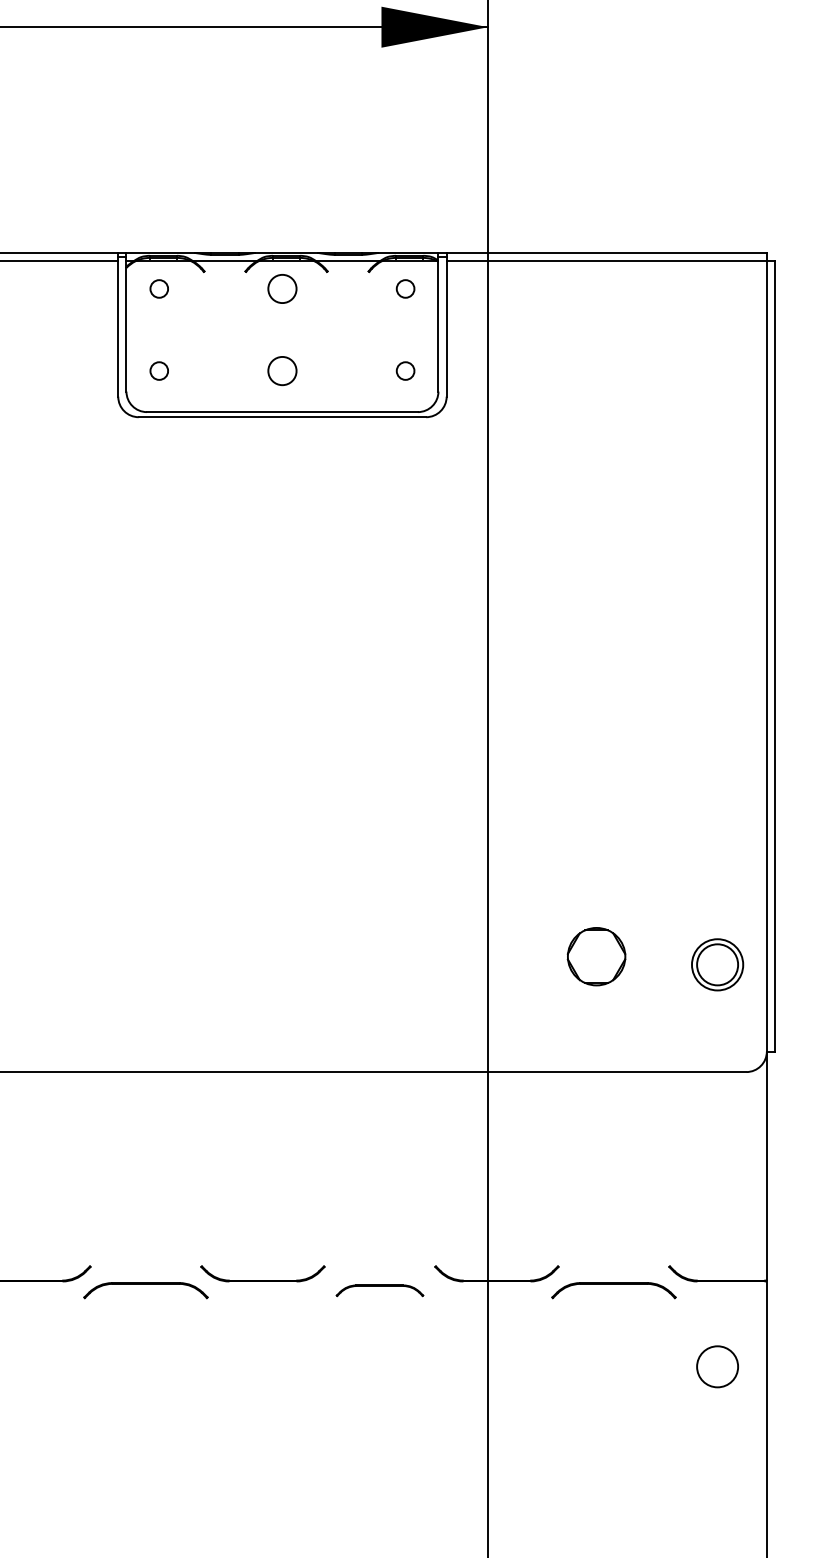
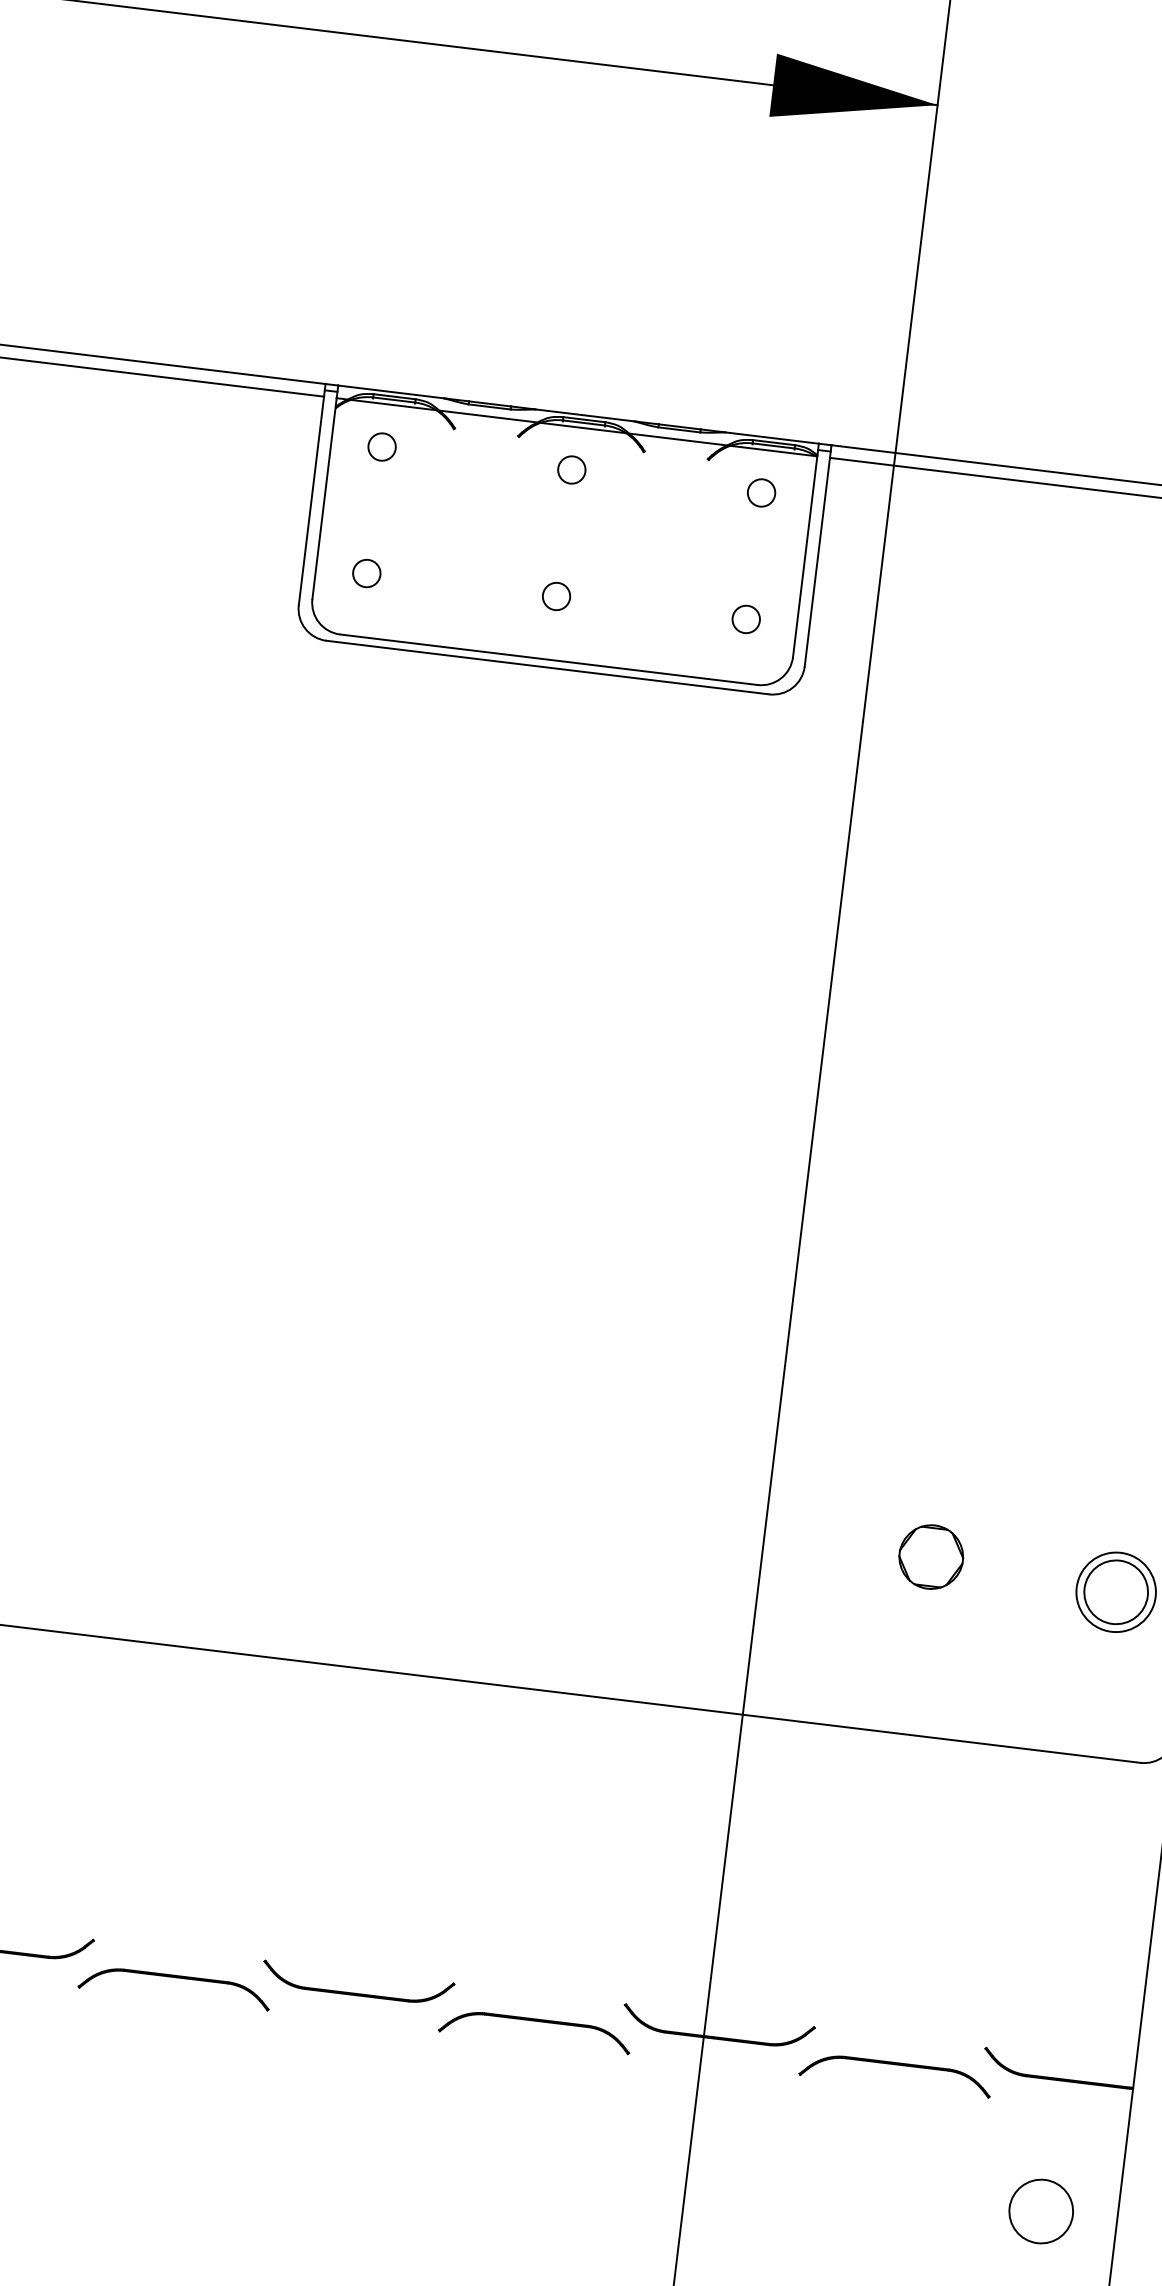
circle: (282, 288) -> (571, 469), size x0.62
circle: (282, 370) -> (556, 595), size x0.62
part: (596, 956) -> (931, 1556), size x0.71
part: (379, 1290) -> (534, 2030), size x1.43

